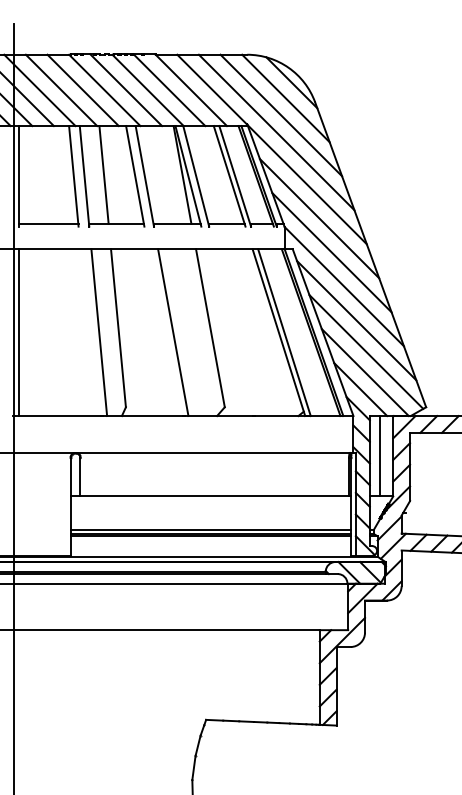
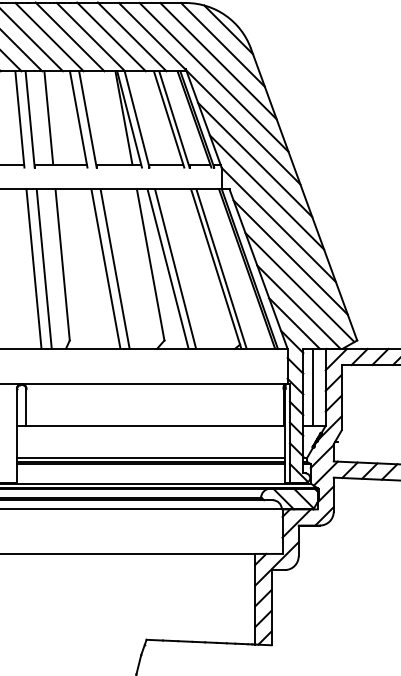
line: (88, 332) -> (33, 268), added
line: (163, 332) -> (105, 268), added
line: (228, 332) -> (167, 268), added
line: (236, 332) -> (175, 268), added

